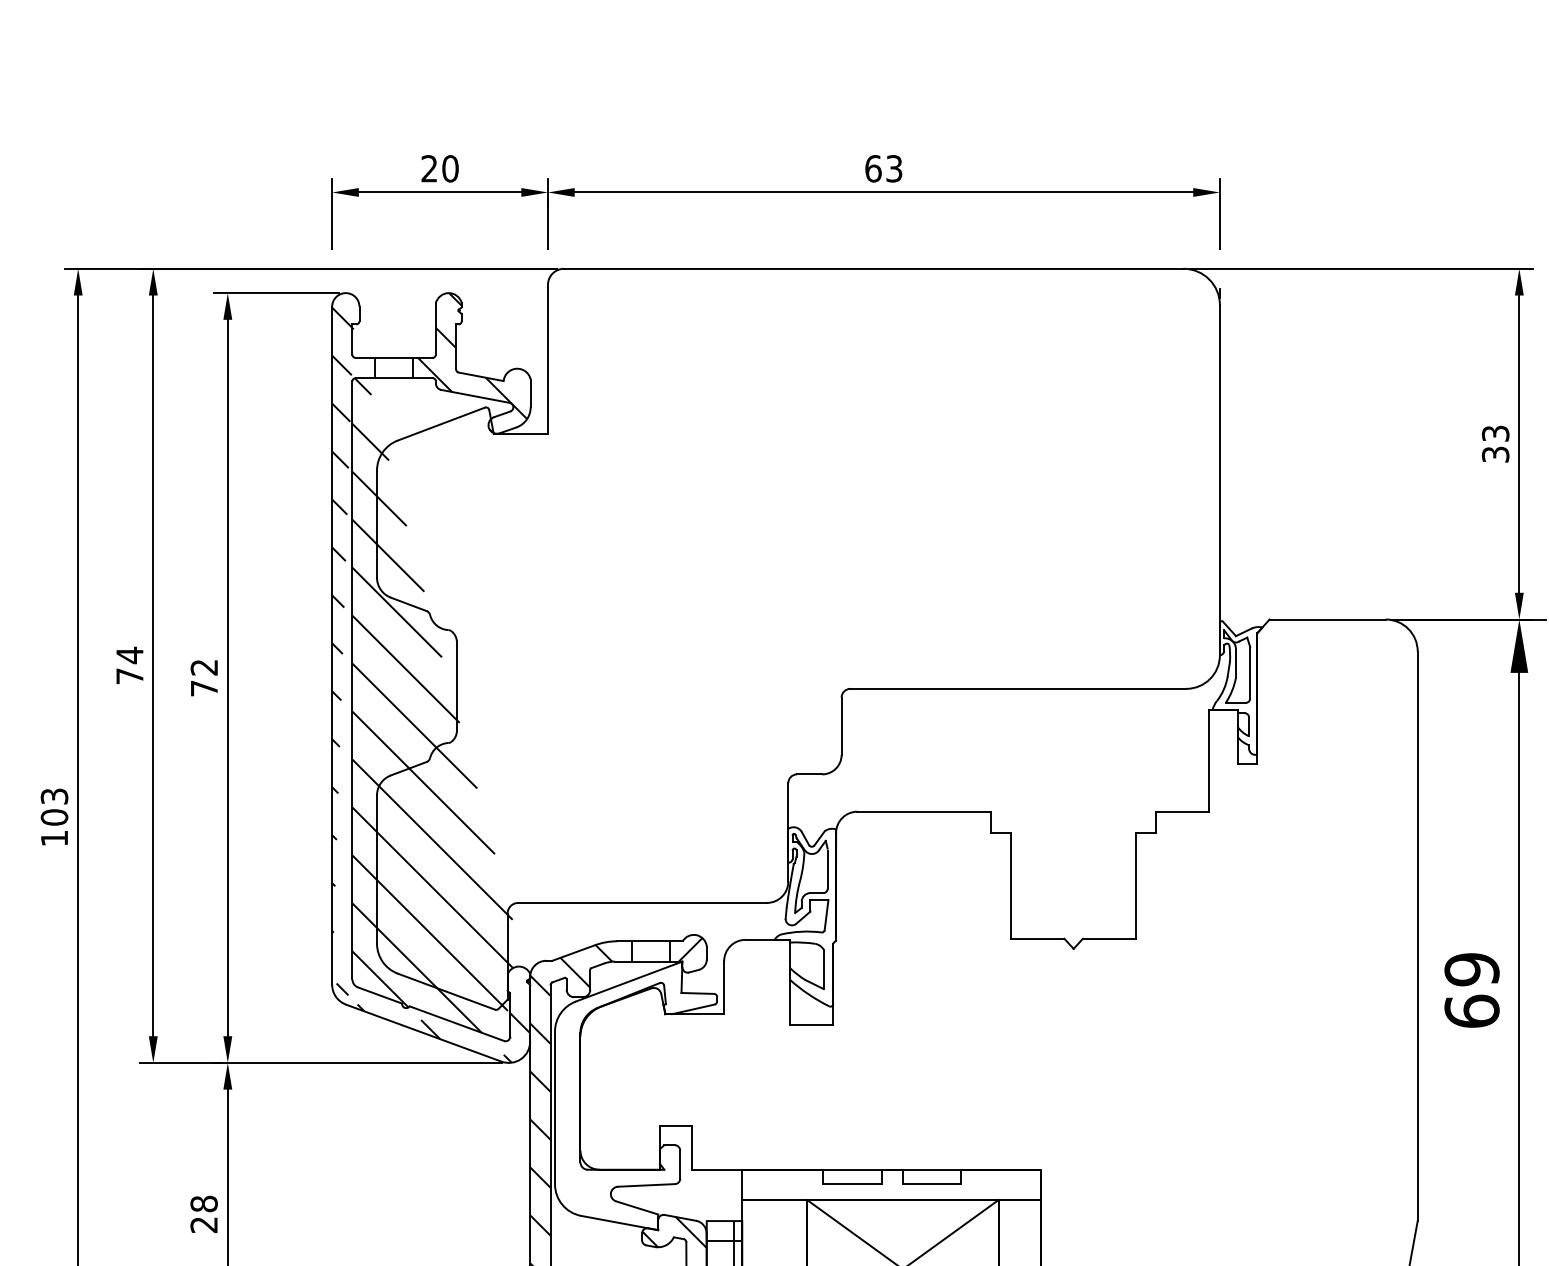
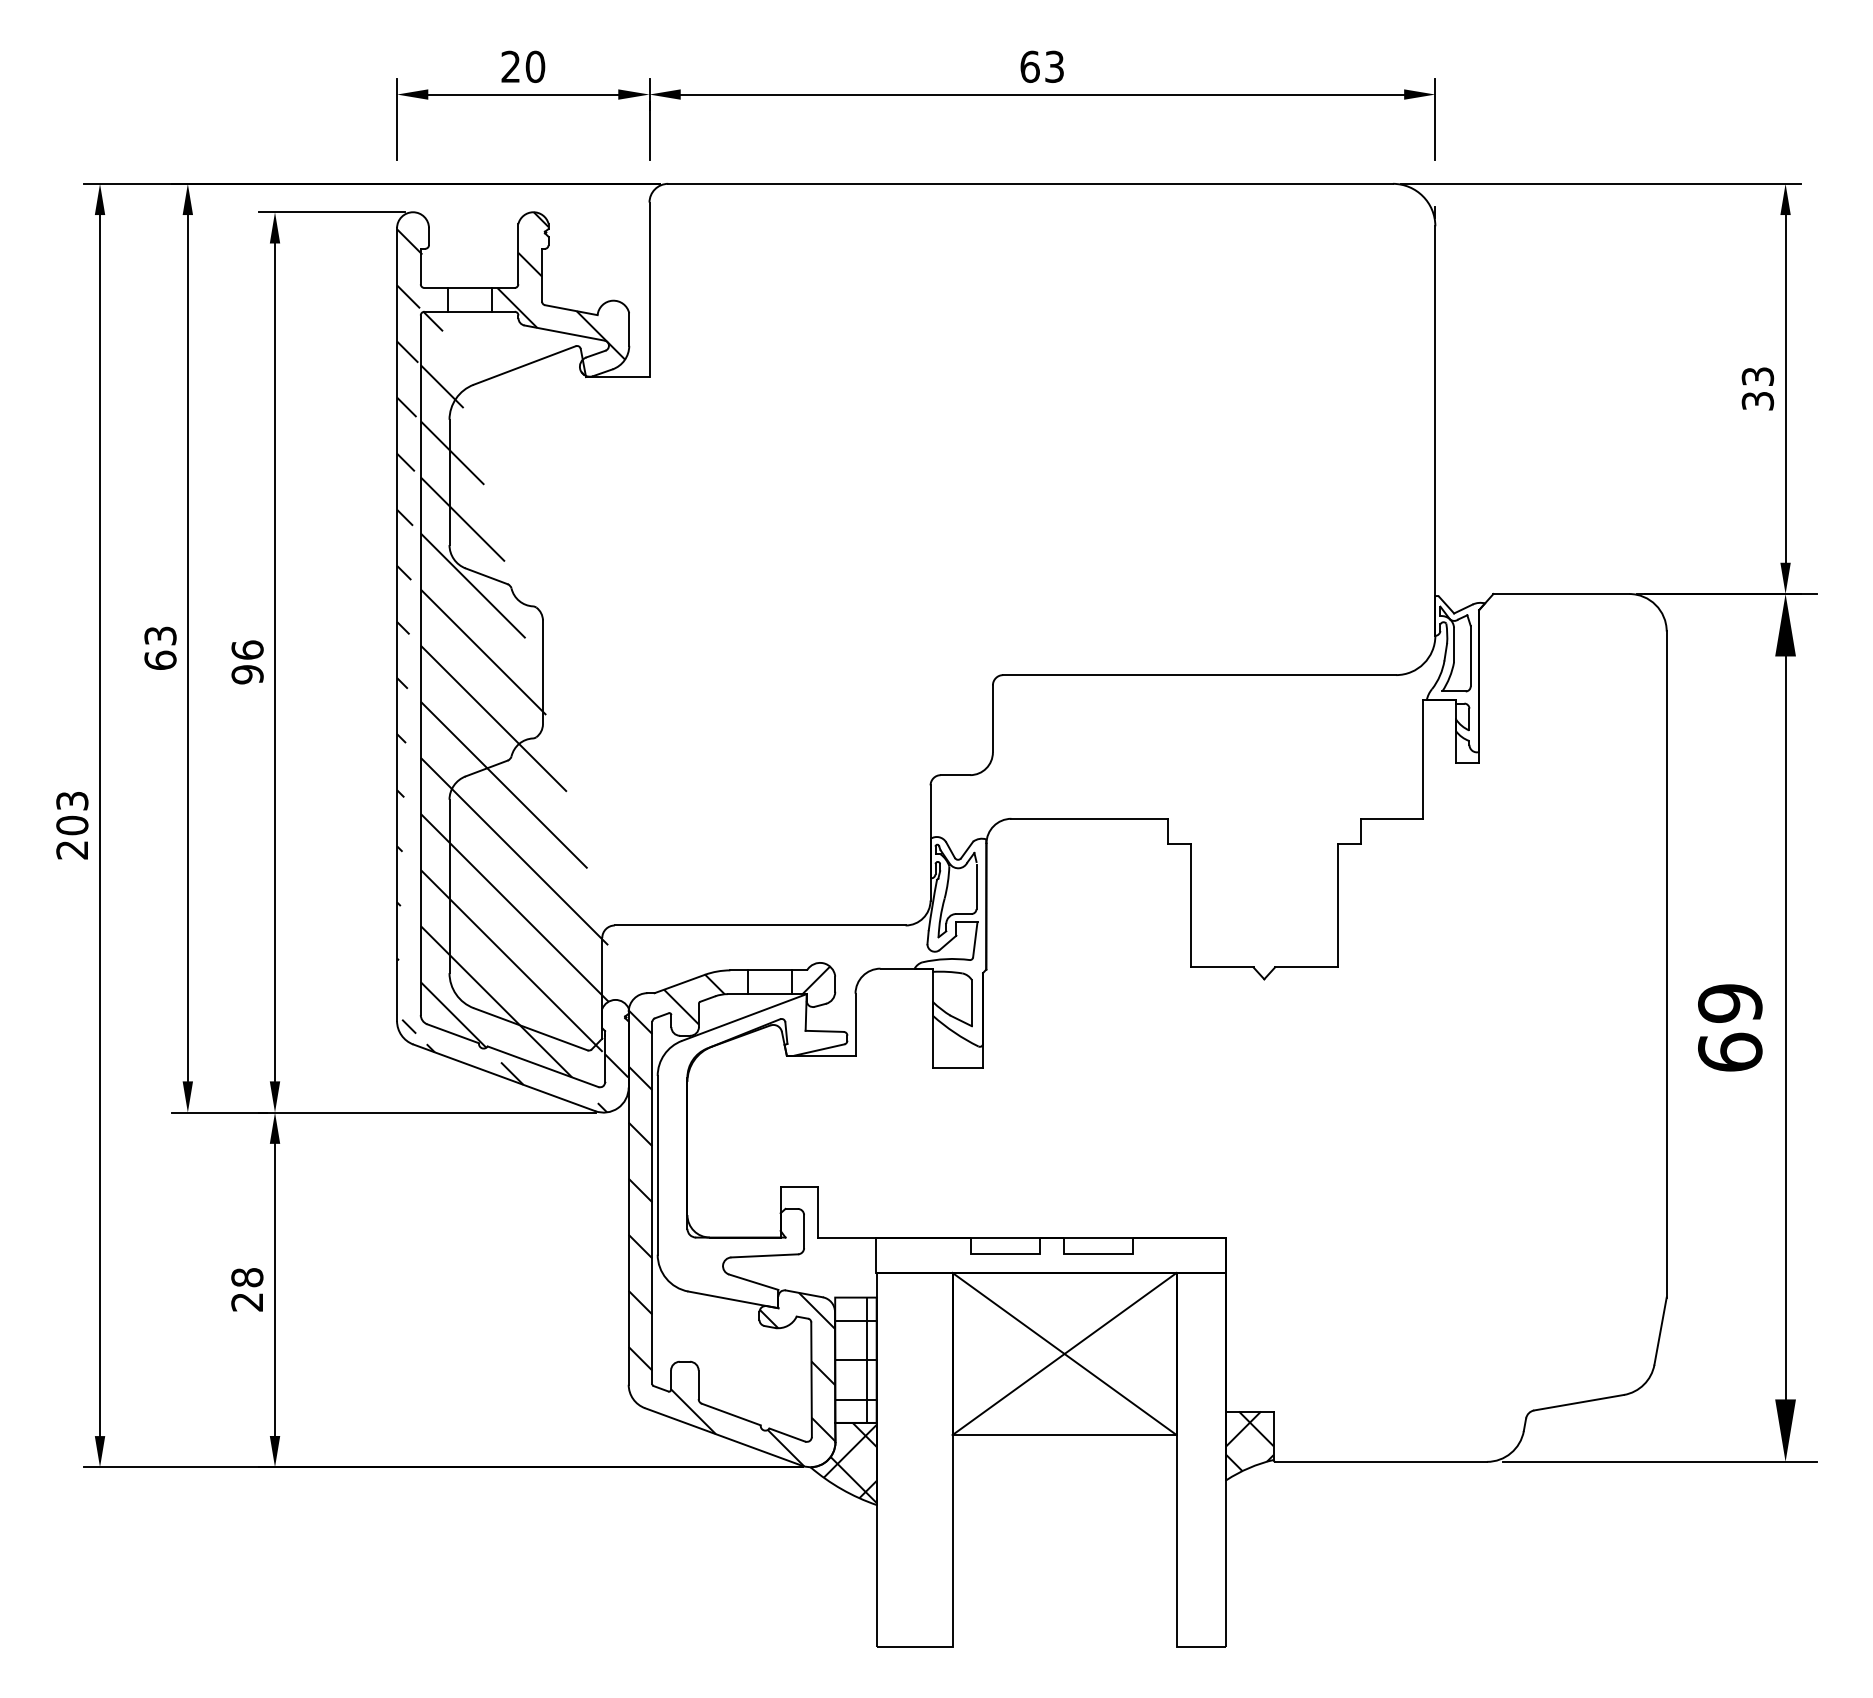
text: (129, 665) -> (160, 647), 74 -> 63
text: (204, 678) -> (247, 662), 72 -> 96
text: (53, 838) -> (71, 850), 103 -> 203

